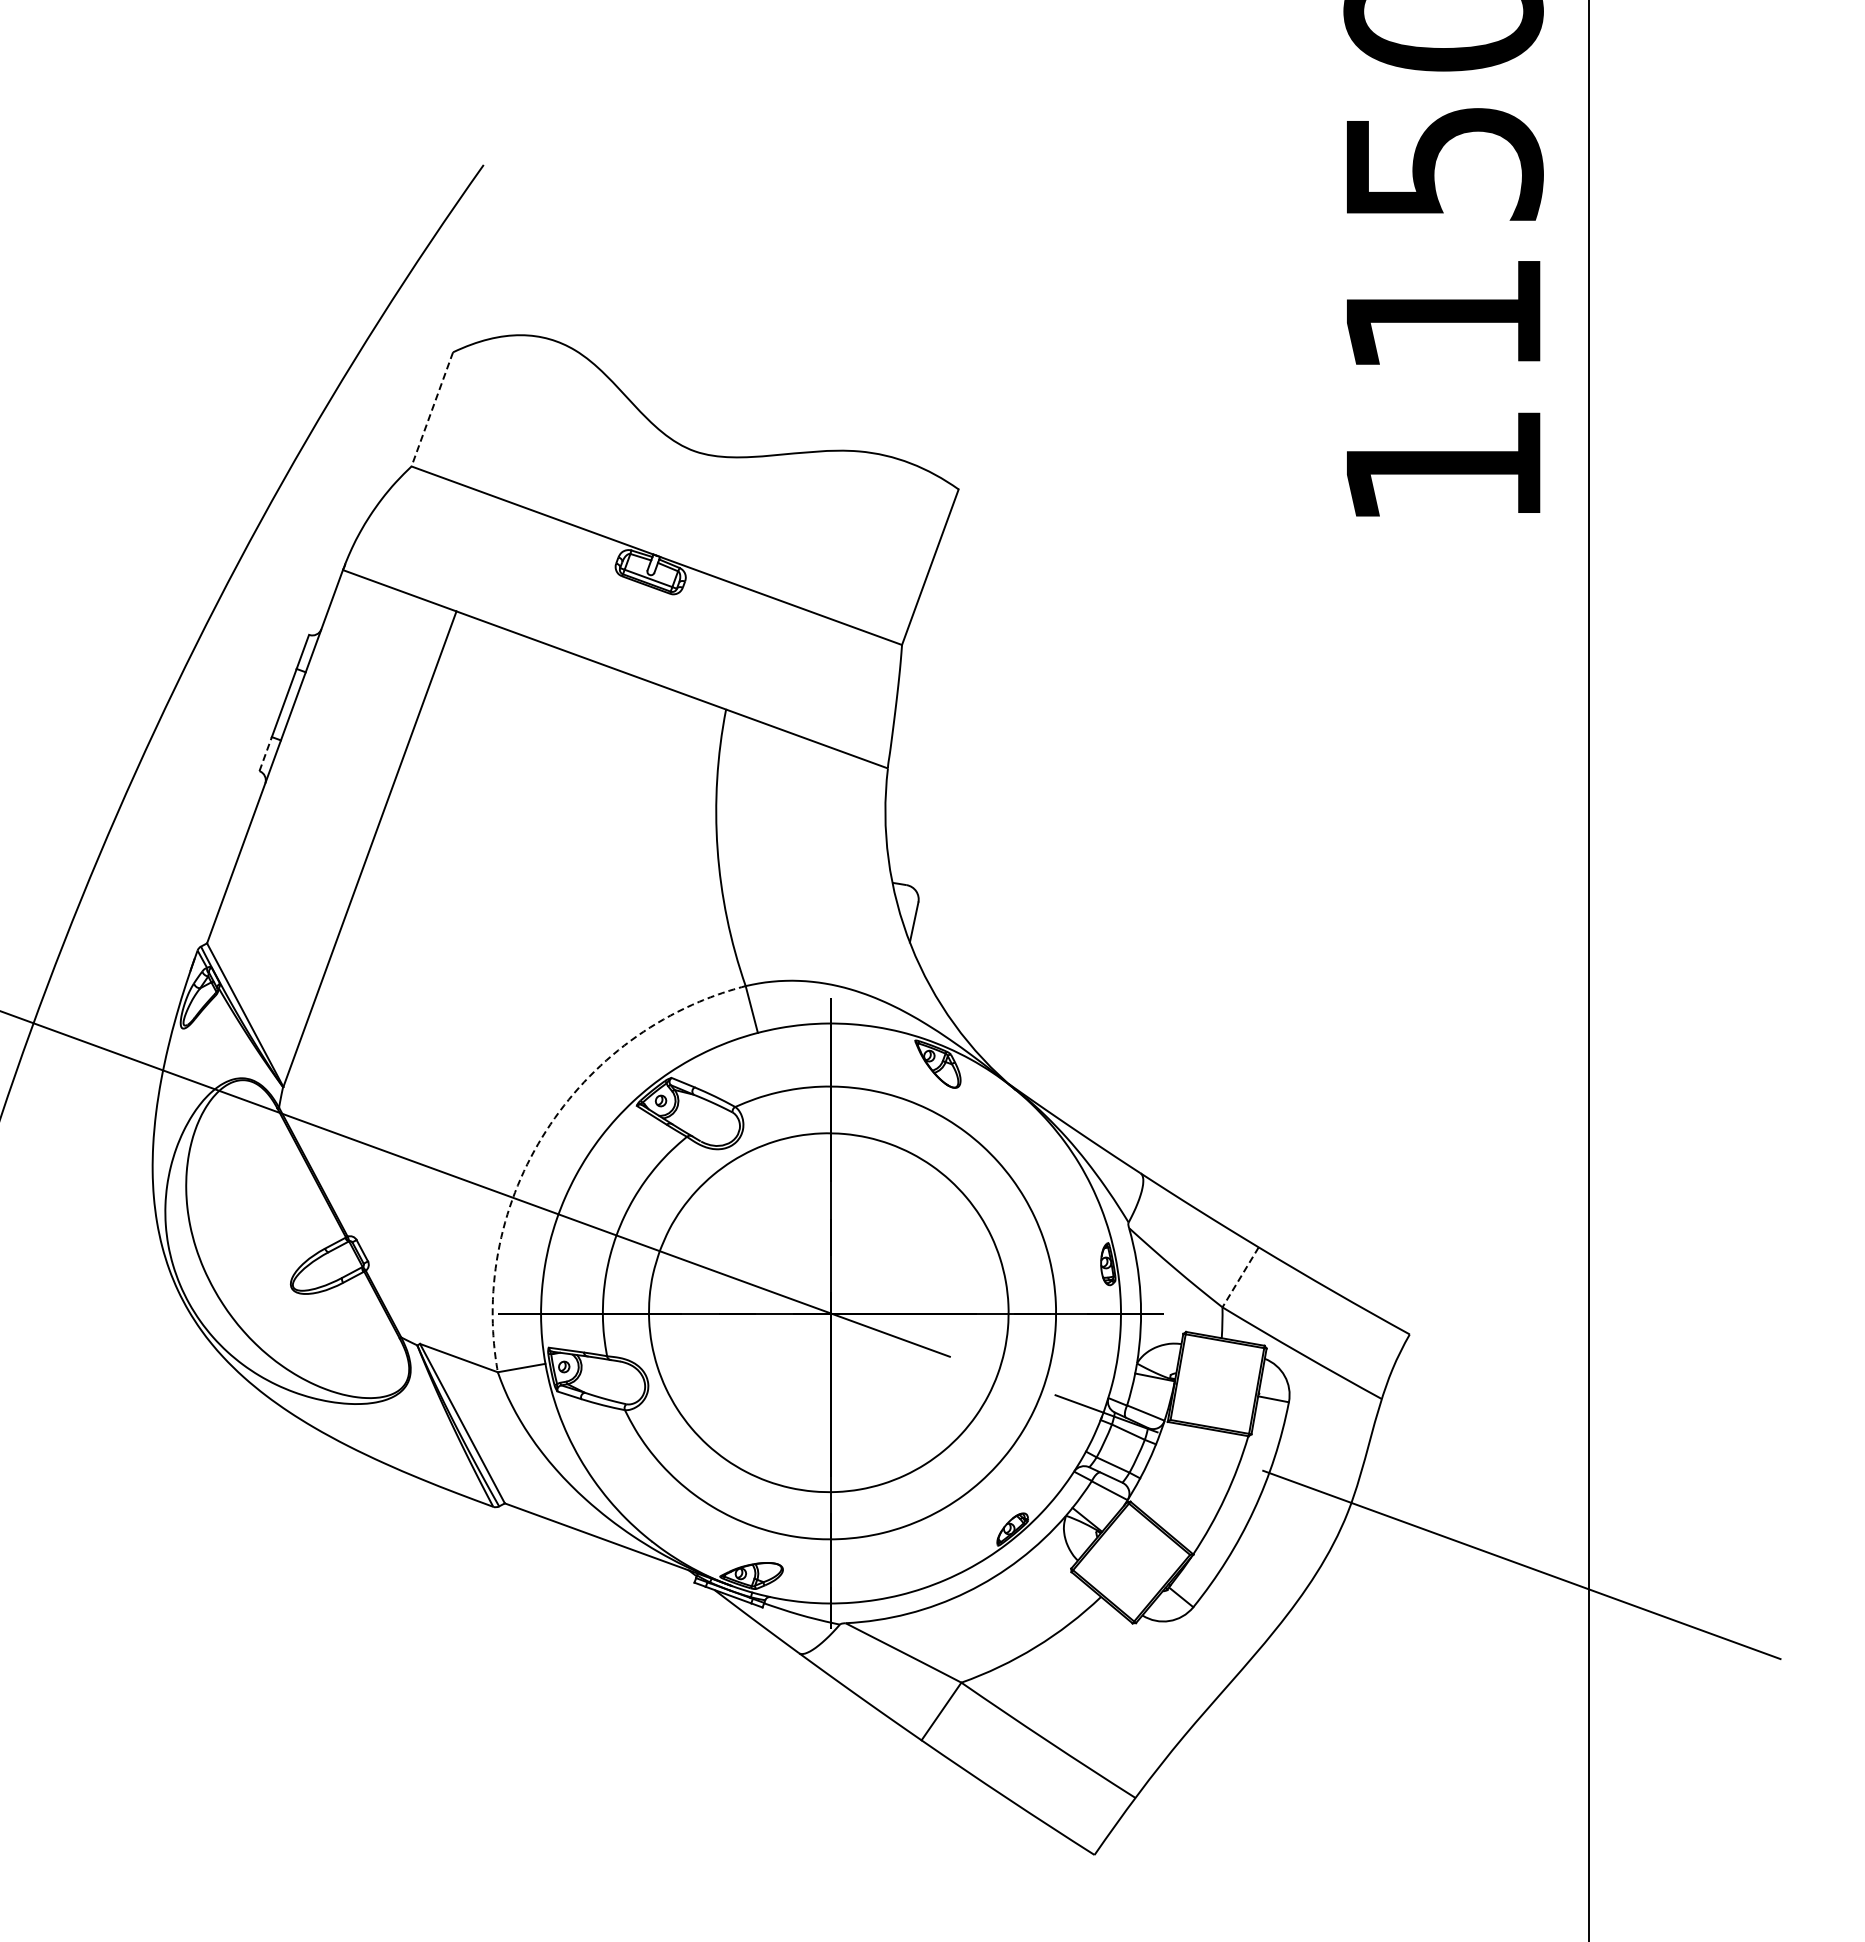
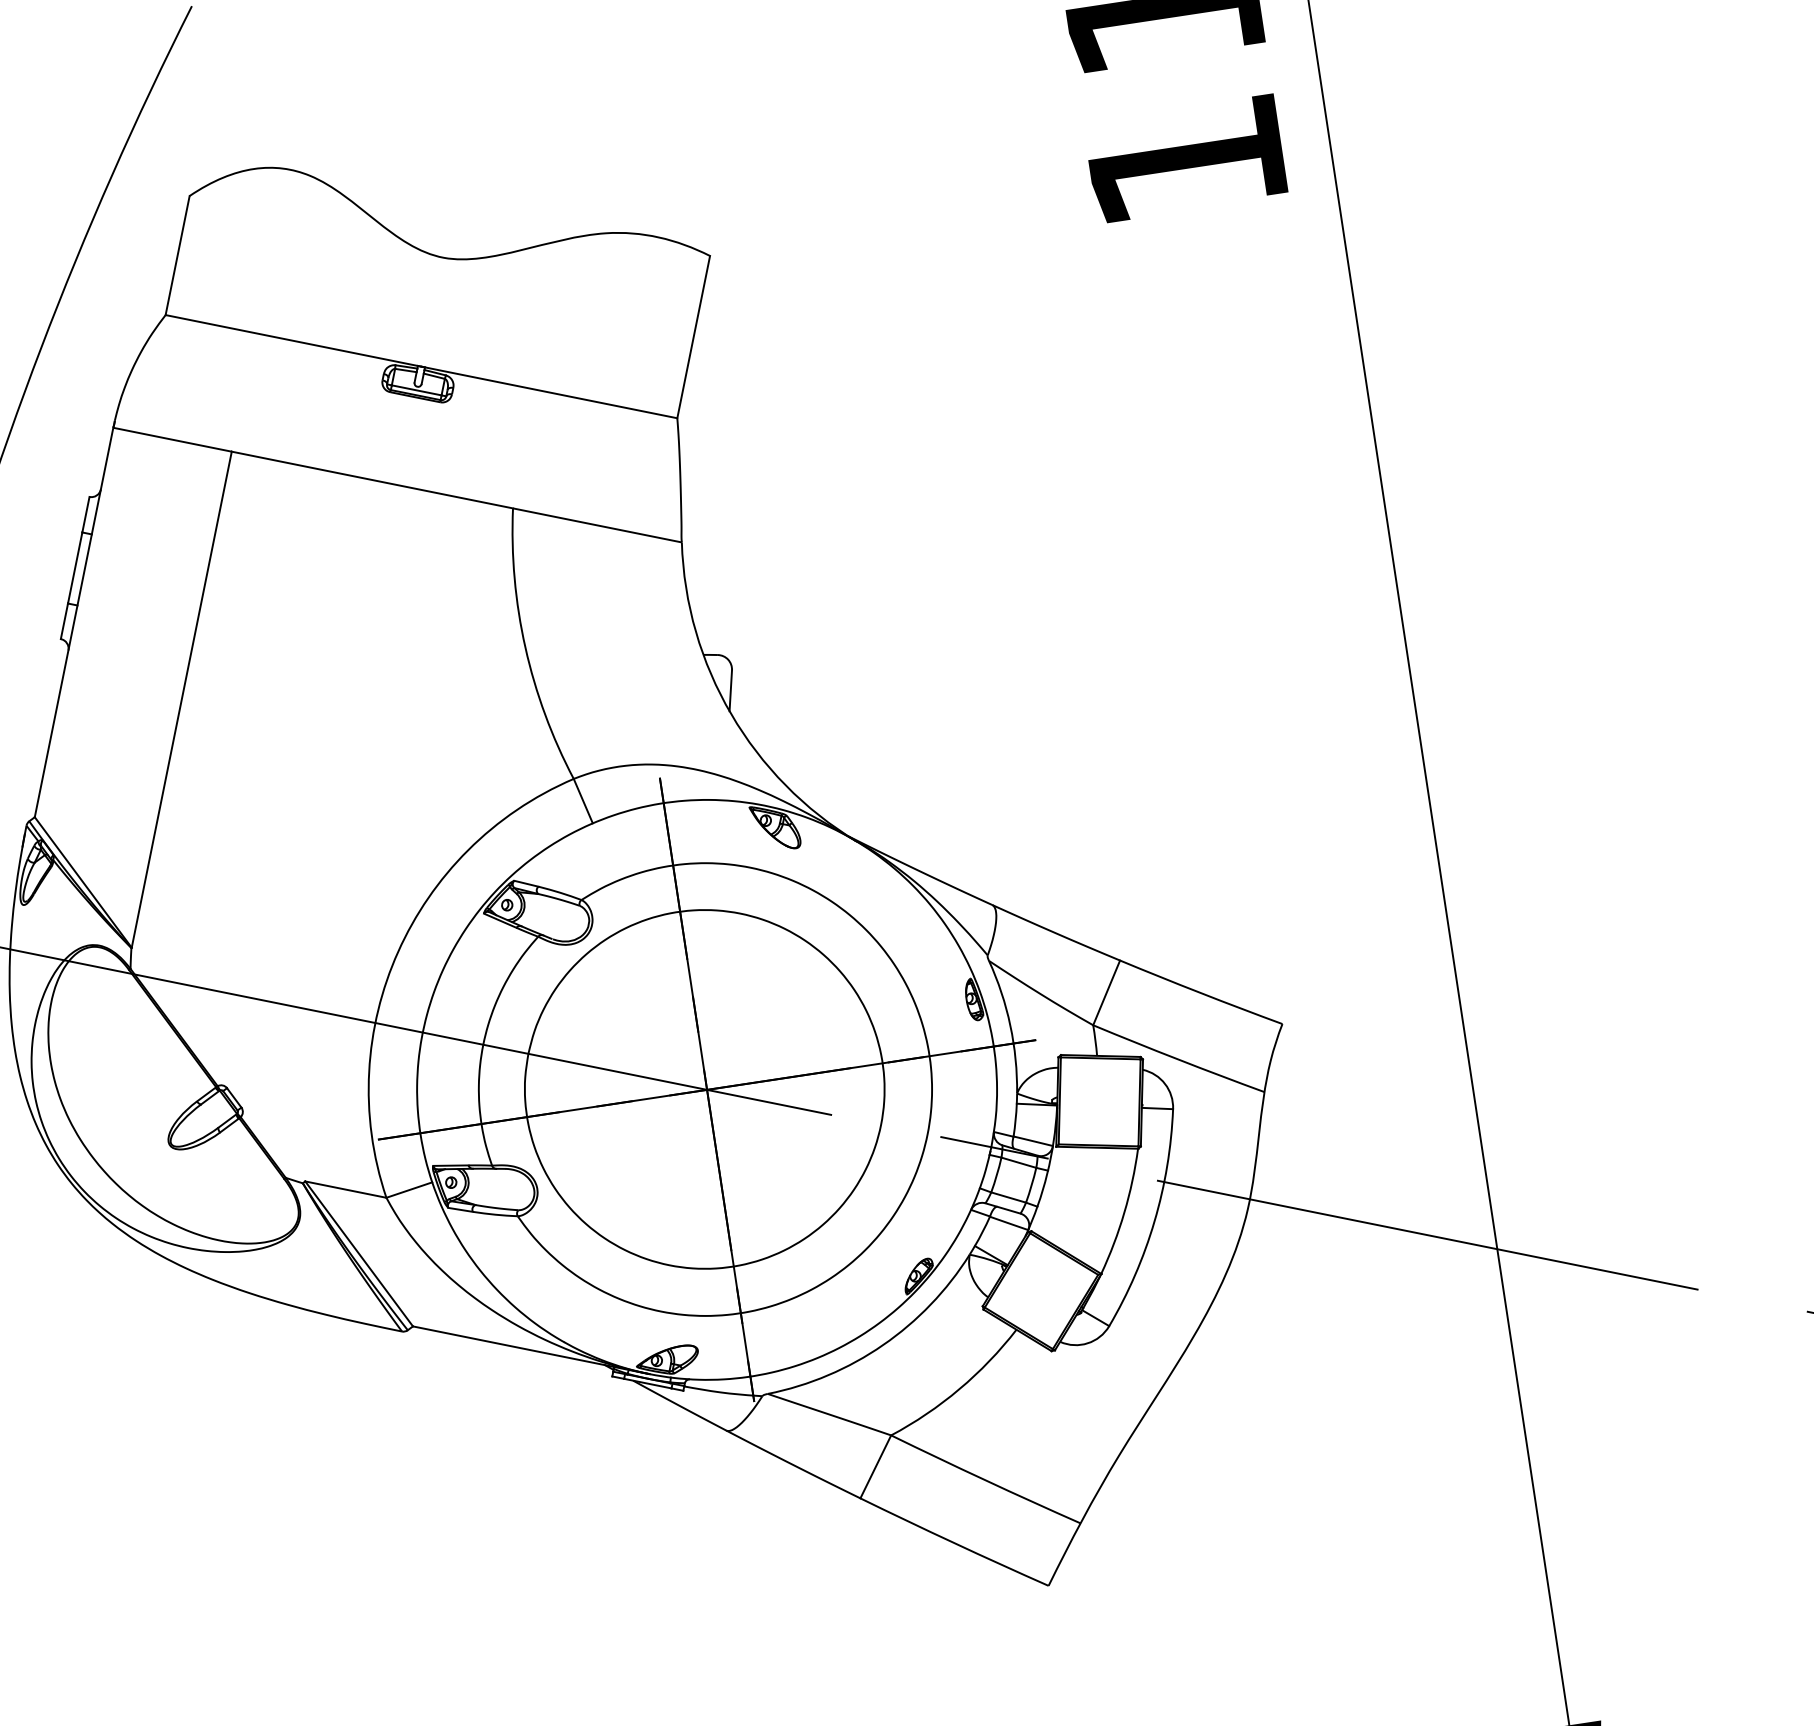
line: (432, 409) -> (177, 255), dashed -> solid
line: (265, 753) -> (64, 620), dashed -> solid
arc: (546, 1130) -> (398, 951), dashed -> solid
line: (1240, 1277) -> (1106, 993), dashed -> solid

